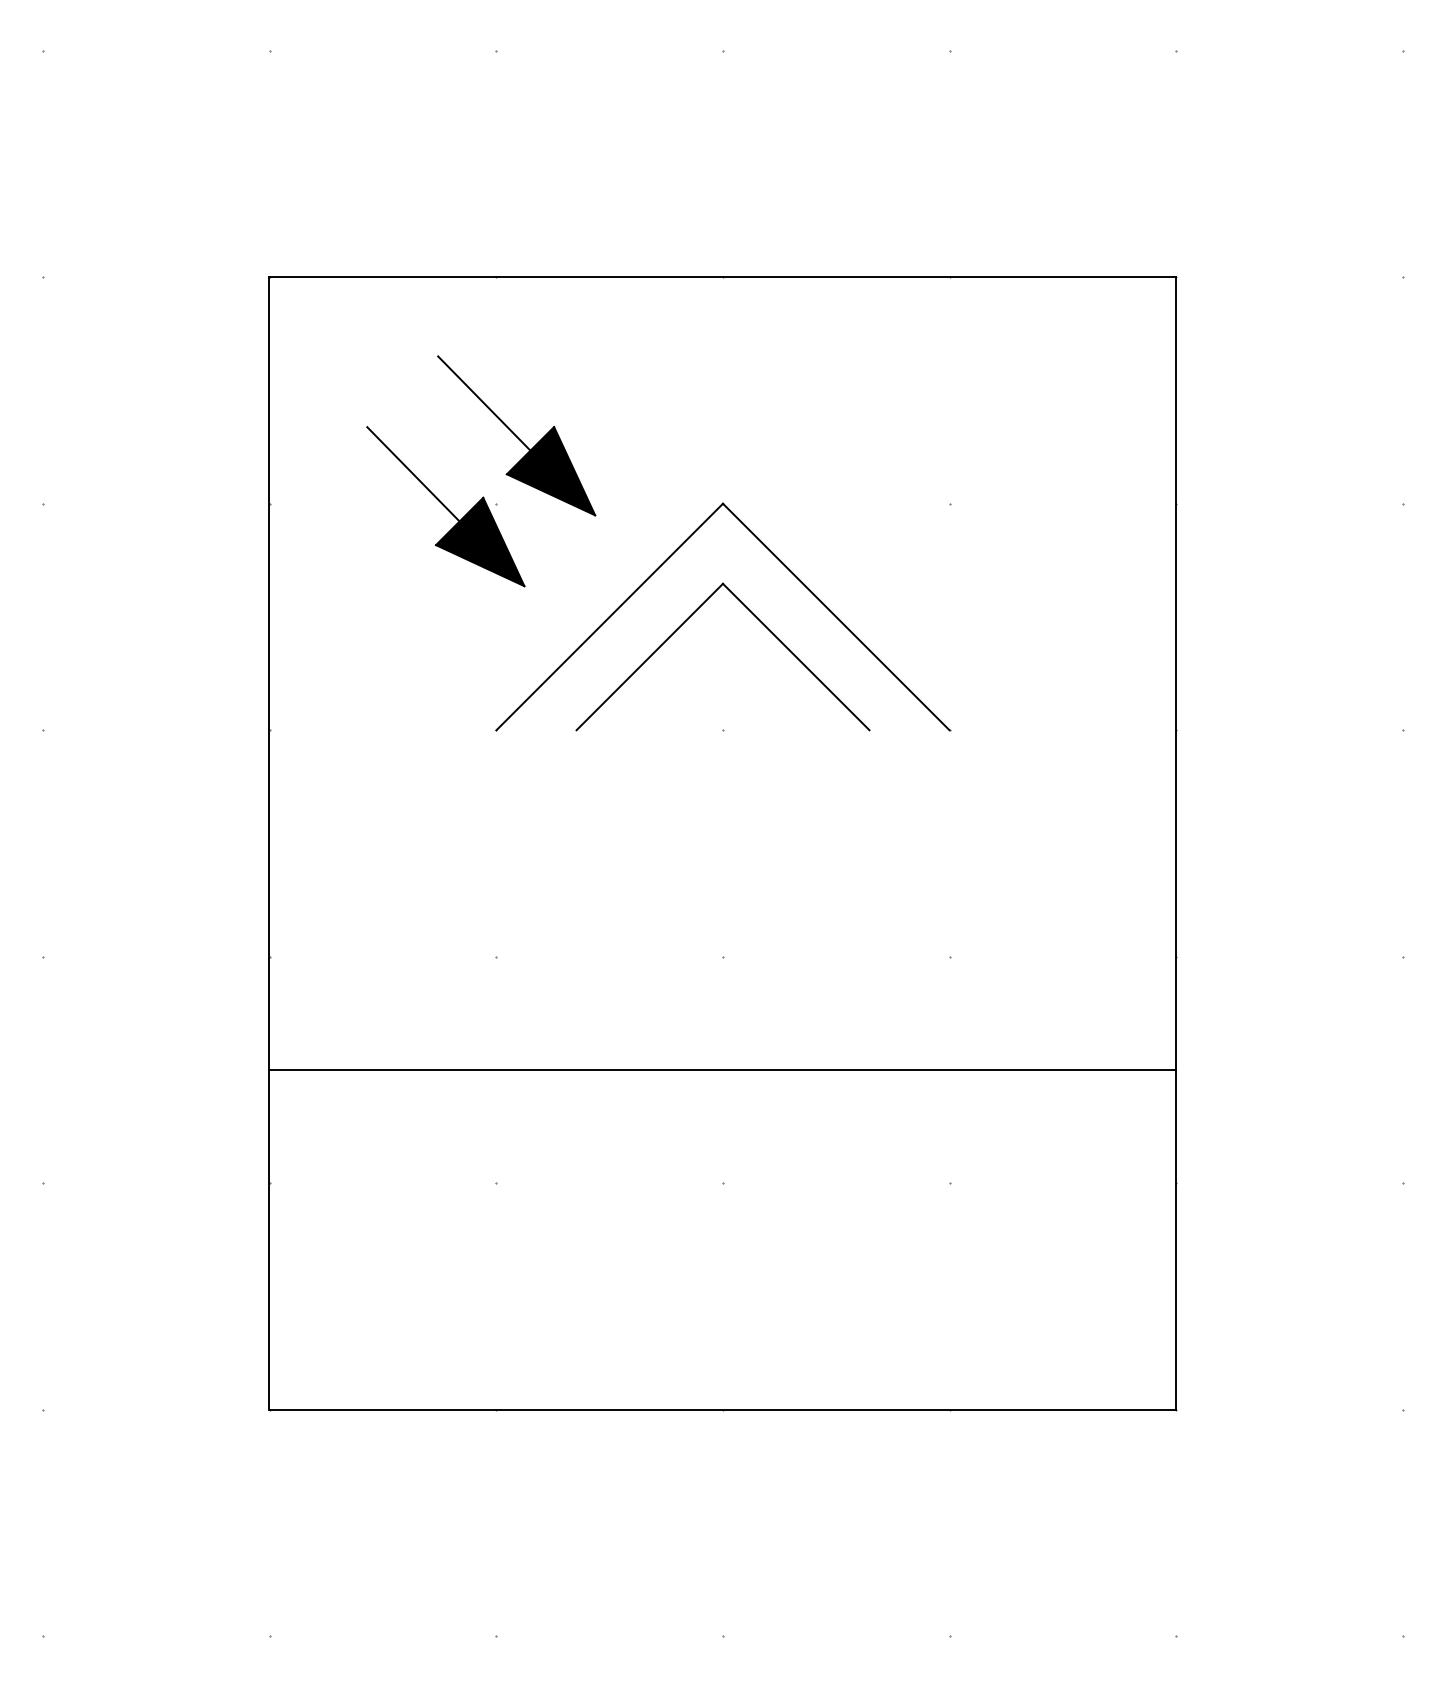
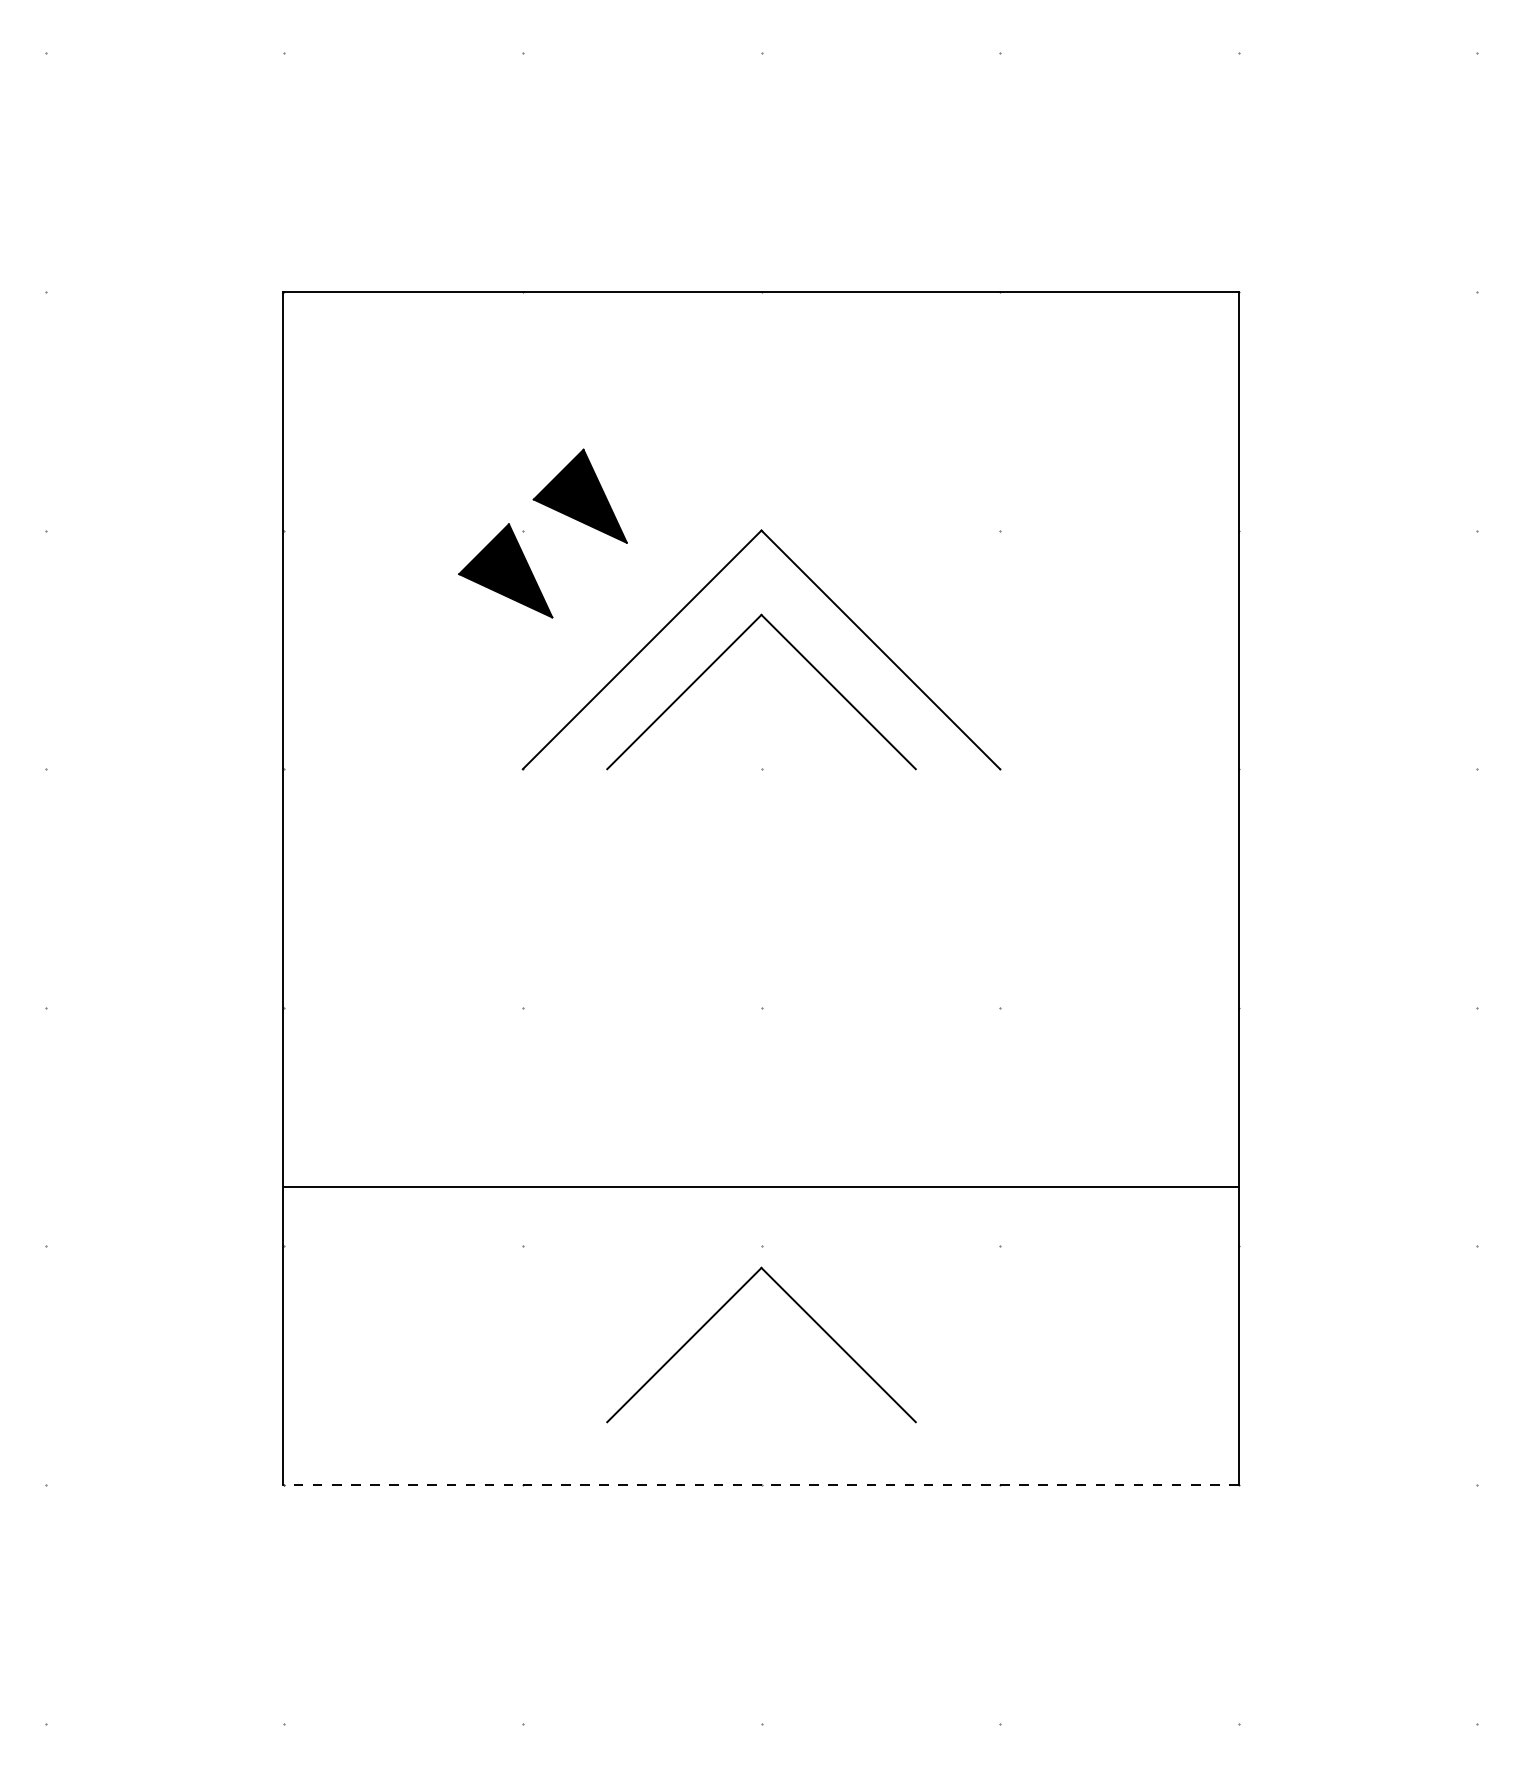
line: (483, 403) -> (509, 424), removed
line: (413, 474) -> (435, 499), removed
line: (723, 1070) -> (761, 1187), moved
part: (687, 1240) -> (724, 1306), added
line: (723, 1410) -> (761, 1485), solid -> dashed

